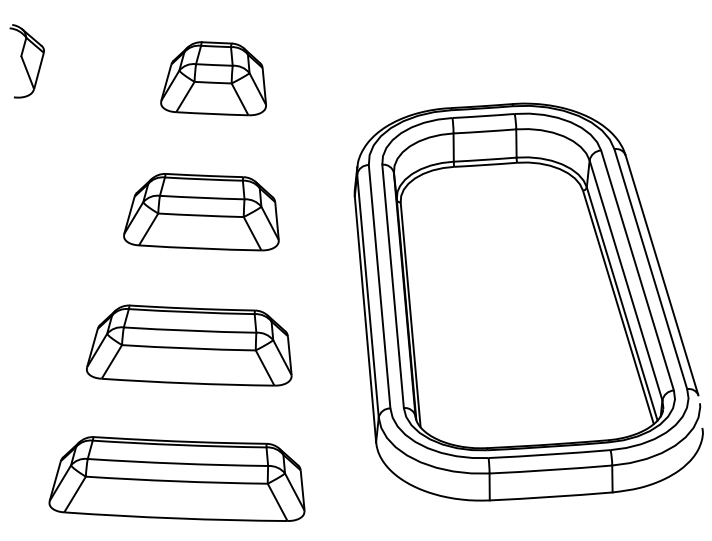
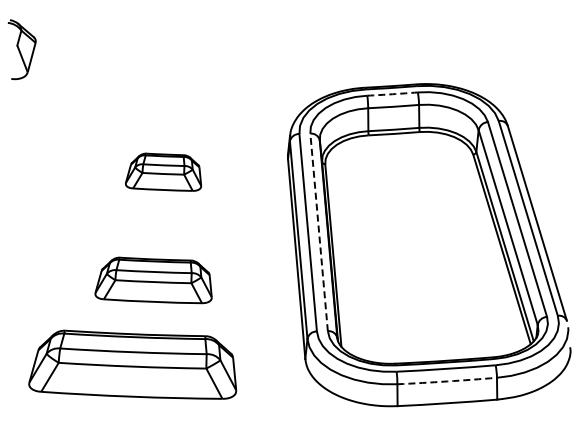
part: (213, 78) -> (173, 63), removed
arc: (483, 116) -> (392, 94), solid -> dashed
part: (201, 212) -> (163, 172), size x0.6
line: (393, 285) -> (319, 231), solid -> dashed
part: (189, 345) -> (153, 280), size x0.7
arc: (551, 470) -> (447, 381), solid -> dashed
part: (176, 478) -> (132, 364), moved

